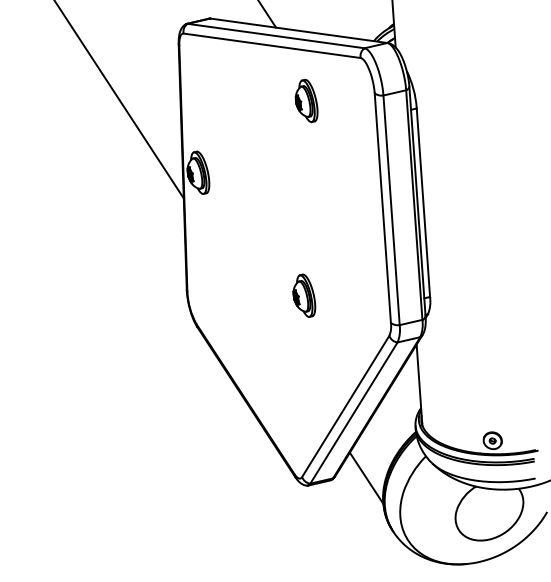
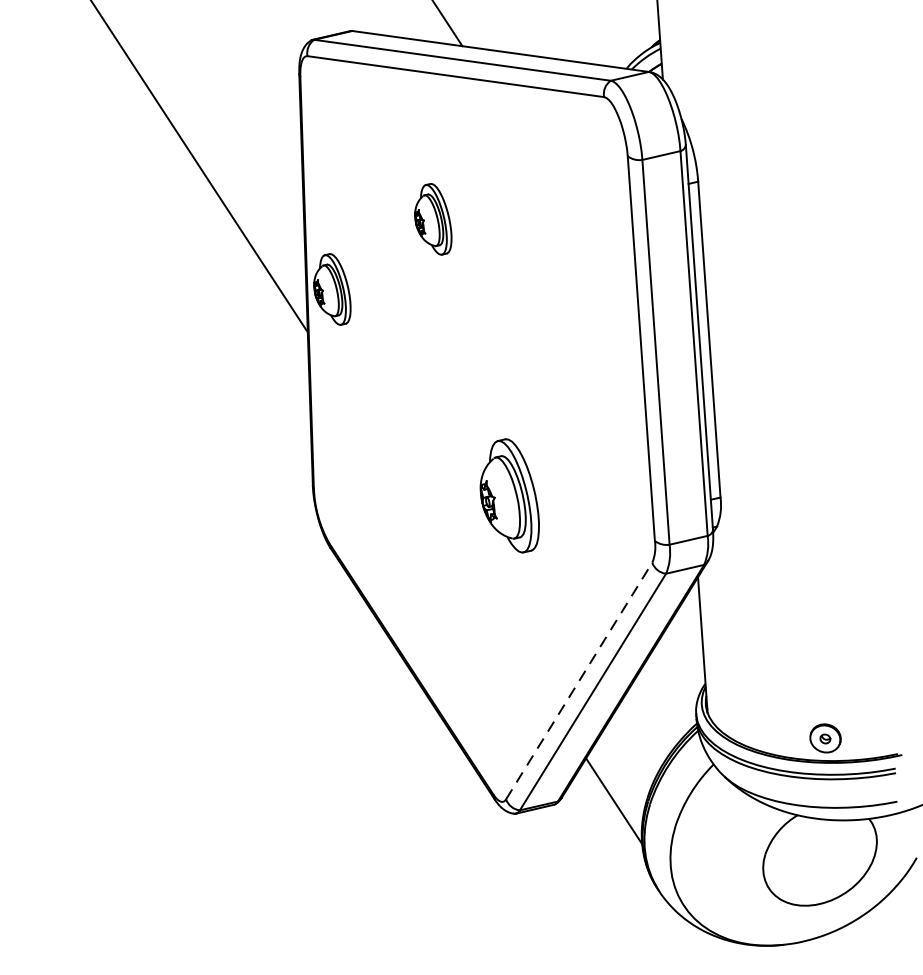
part: (306, 100) -> (433, 218), moved
part: (304, 295) -> (510, 495), size x1.6
line: (345, 406) -> (578, 681), solid -> dashed

